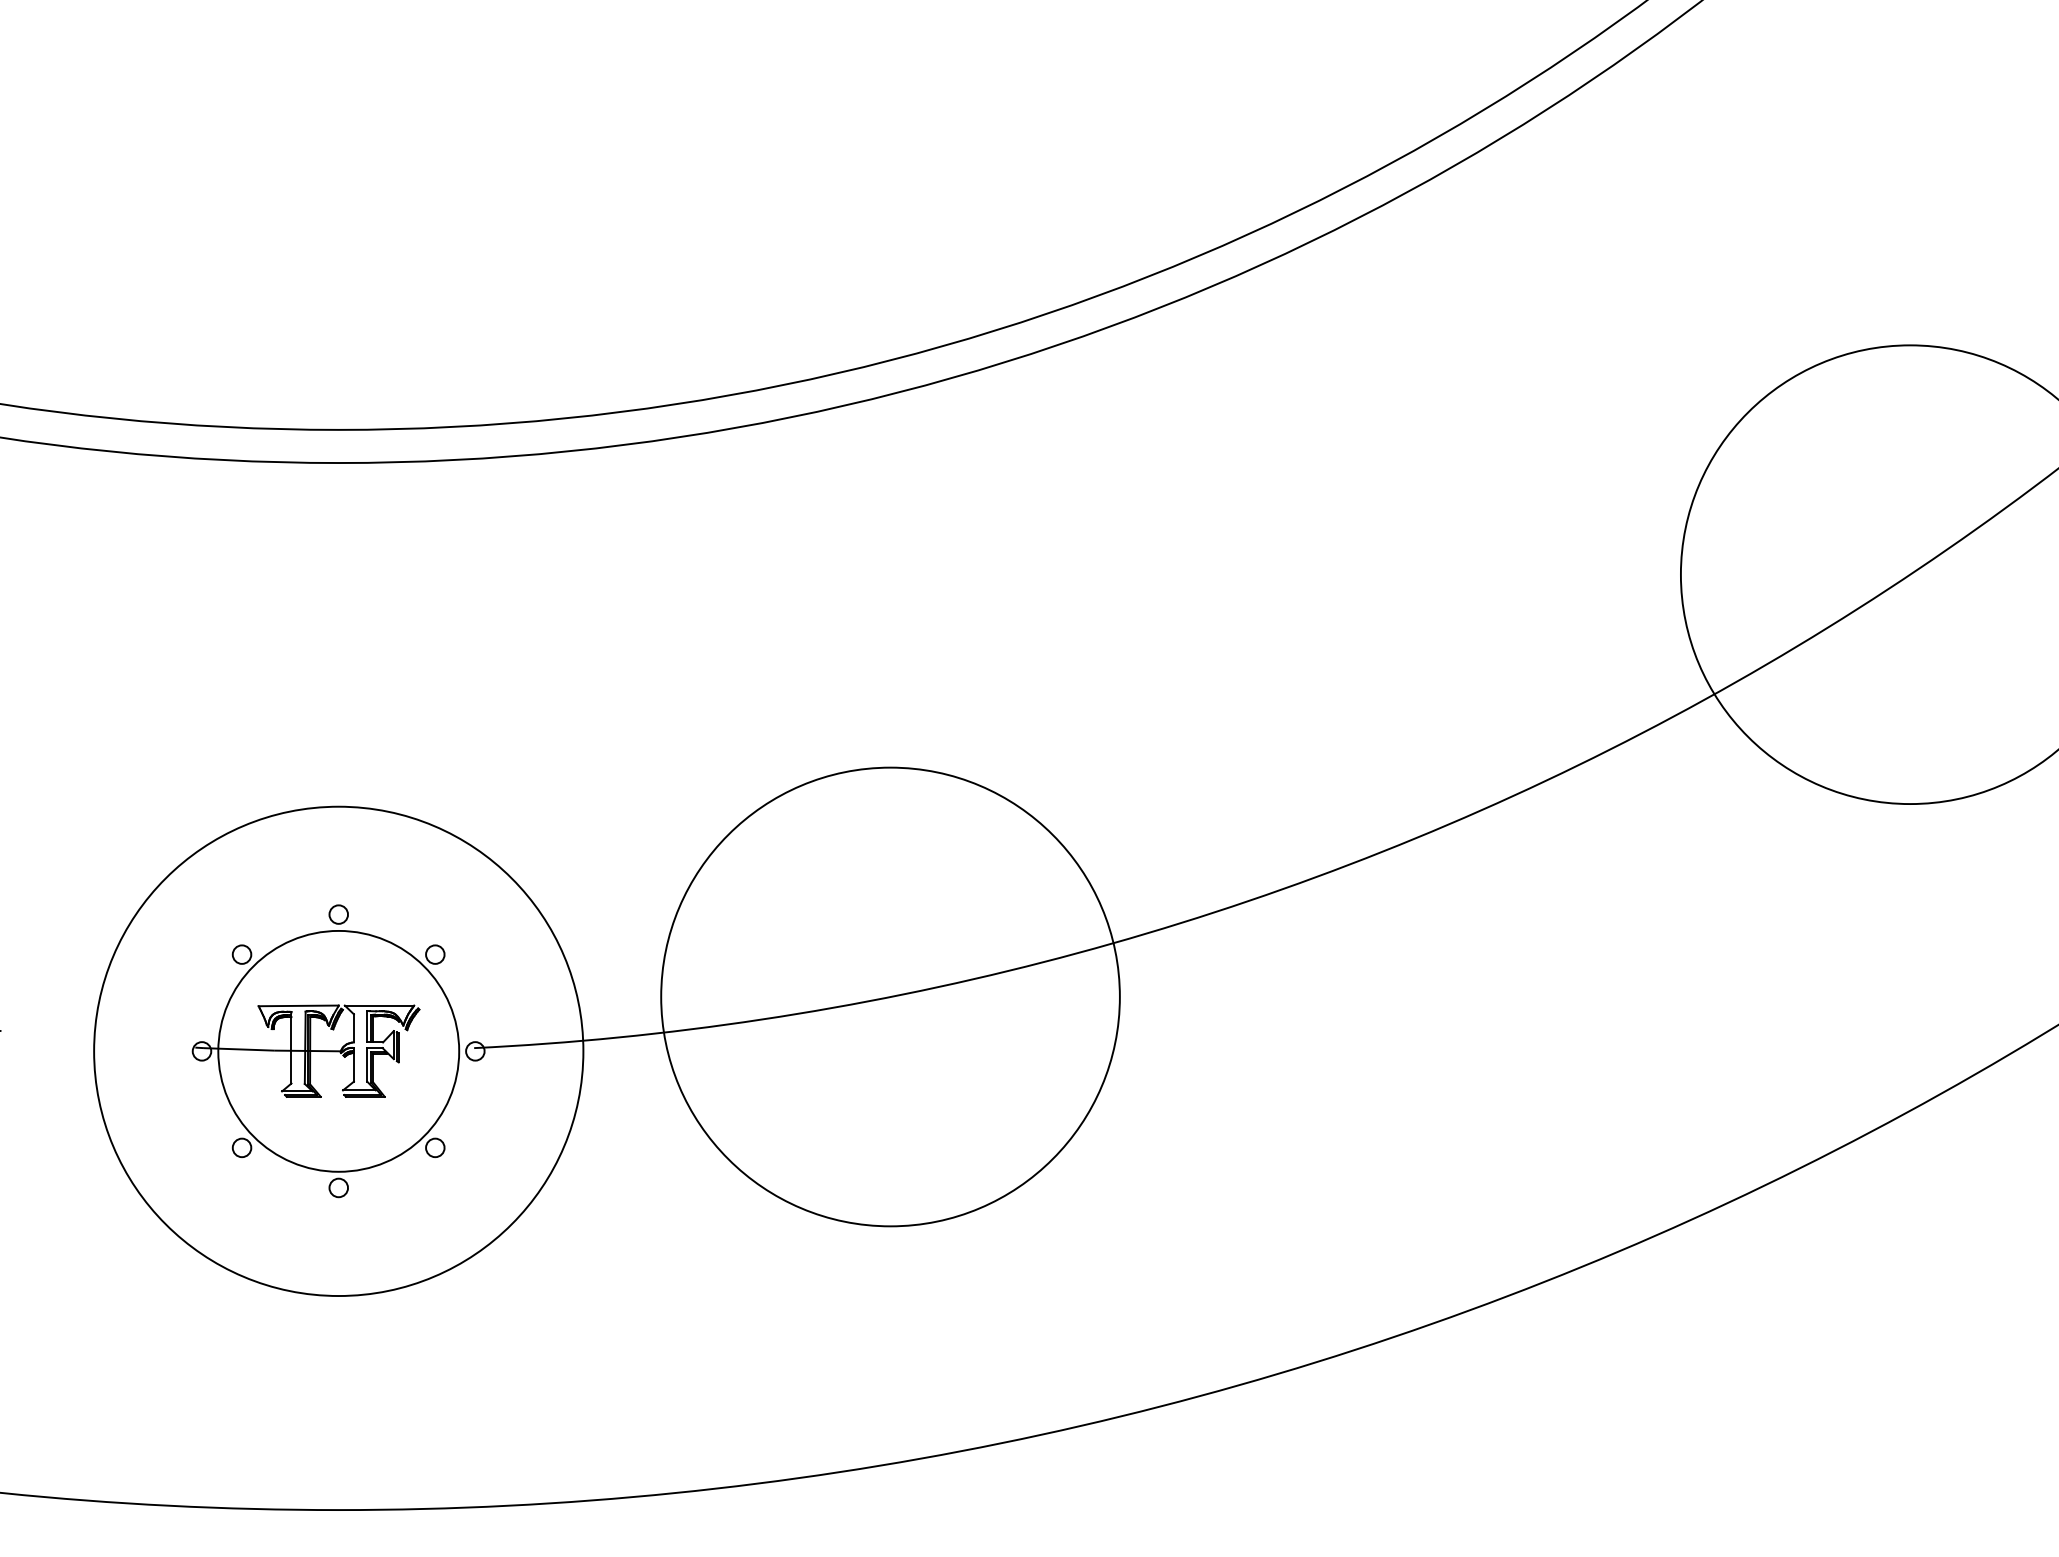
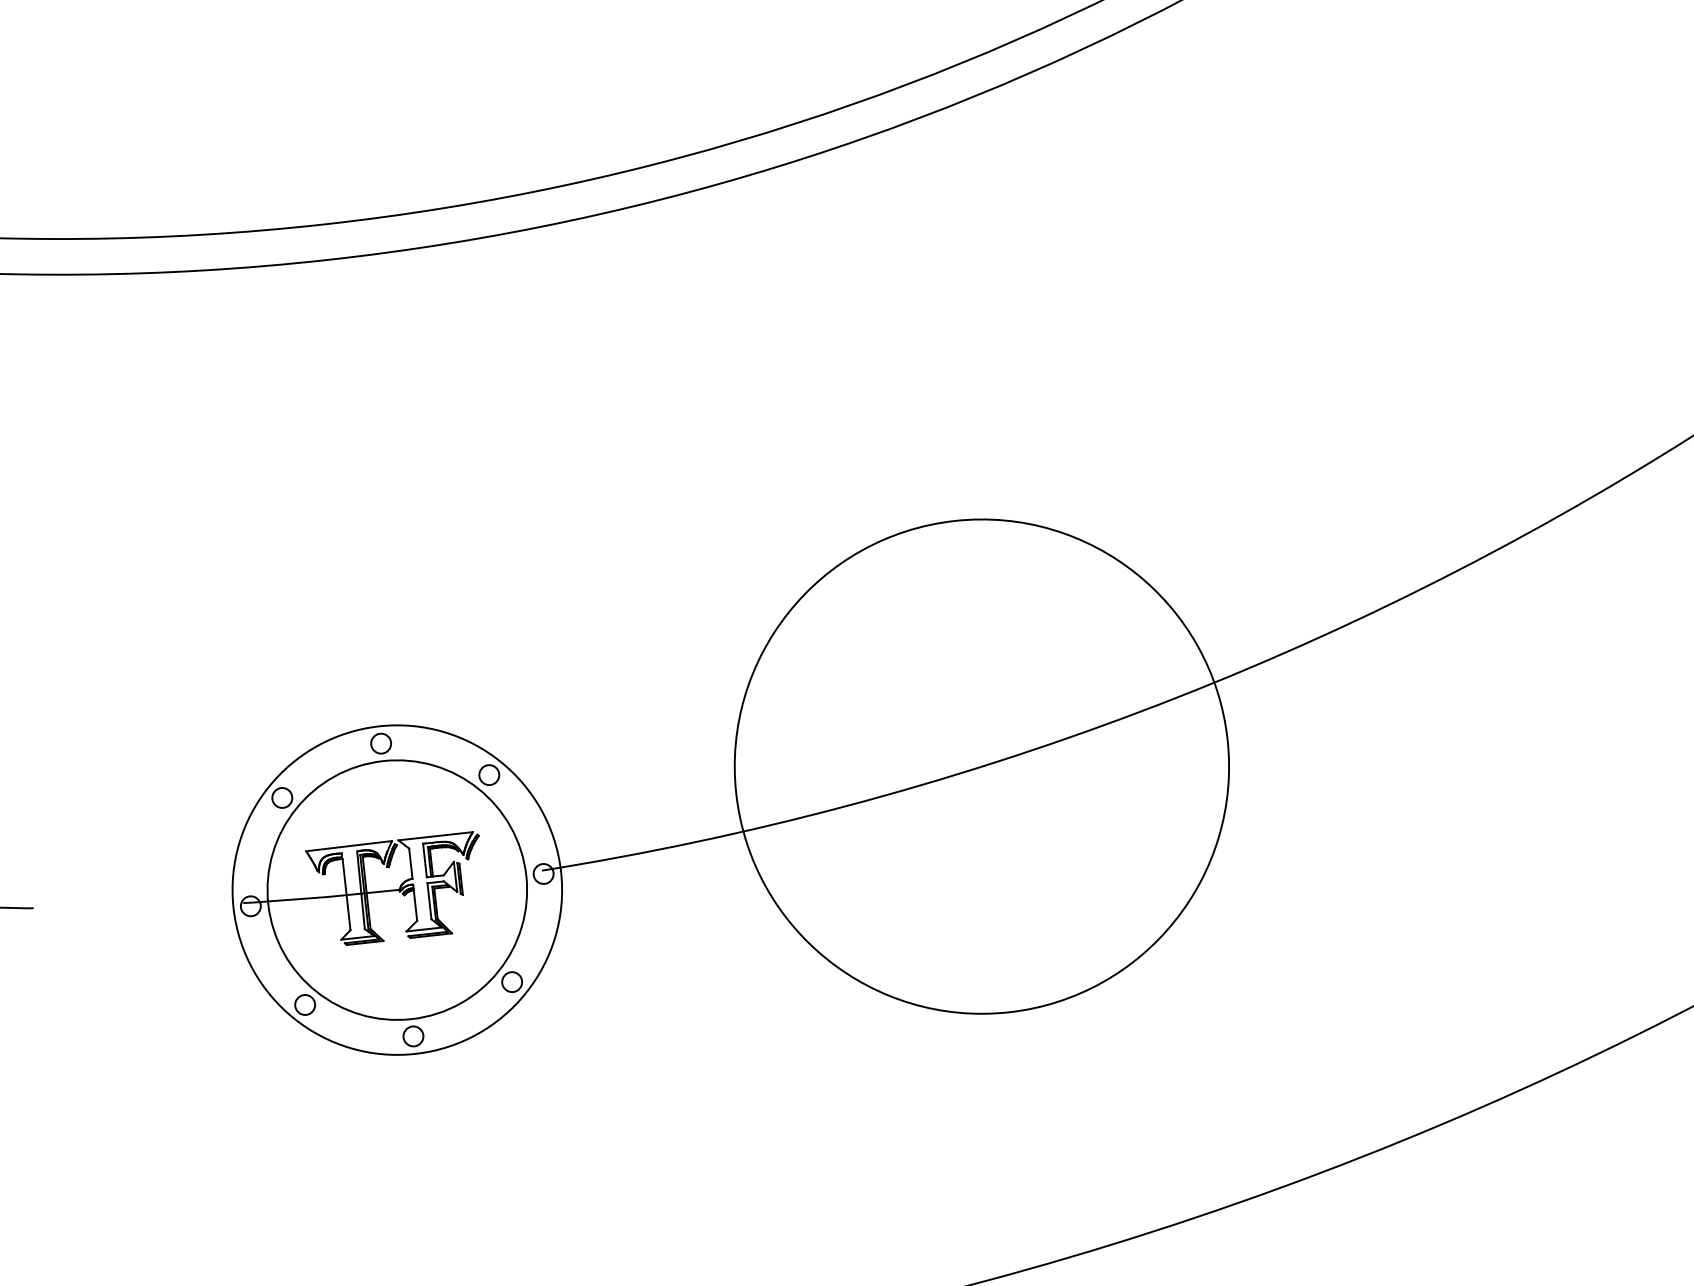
circle: (338, 1051) -> (397, 890), size x0.62

